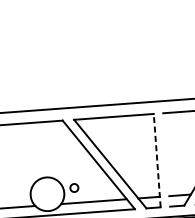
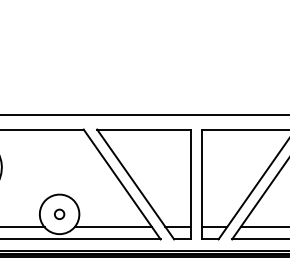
line: (166, 159) -> (201, 184), added
line: (156, 160) -> (190, 184), dashed -> solid
circle: (74, 187) -> (59, 213), moved

